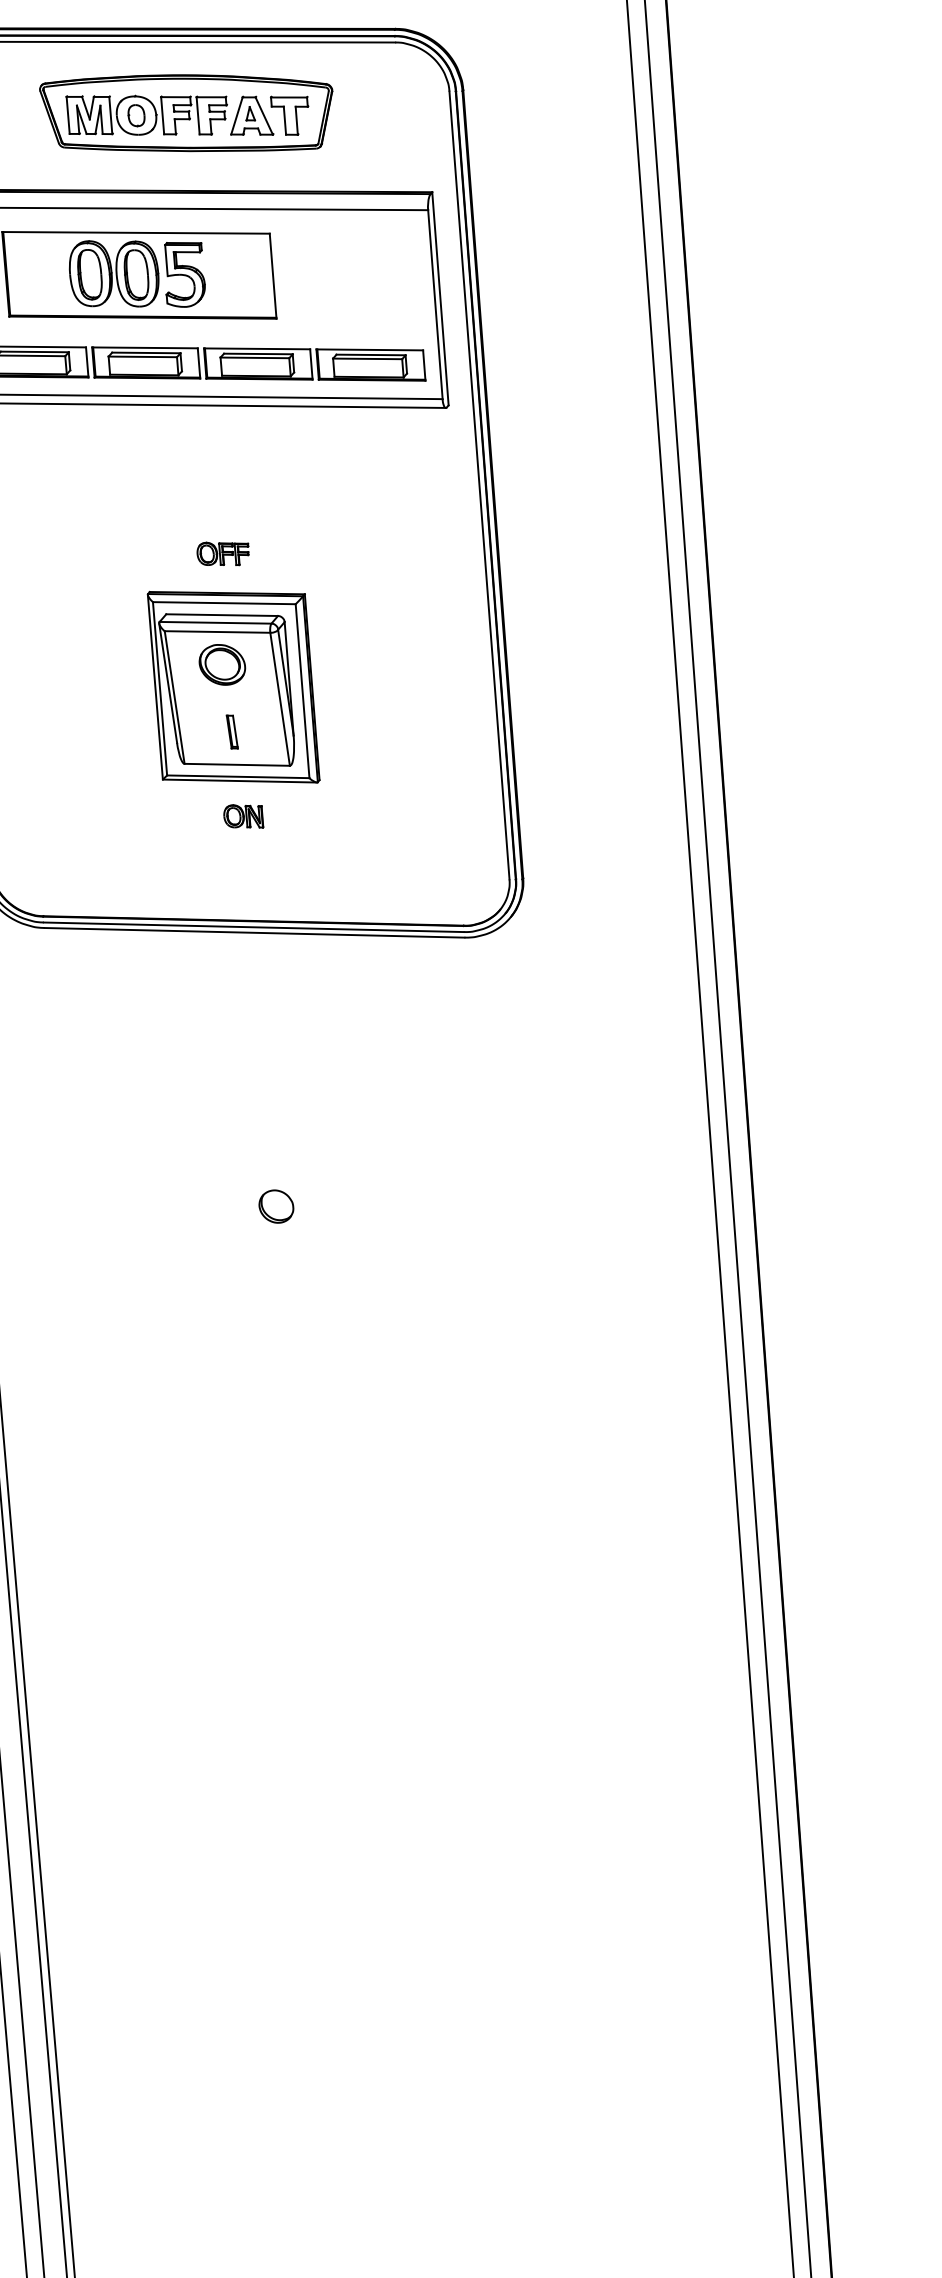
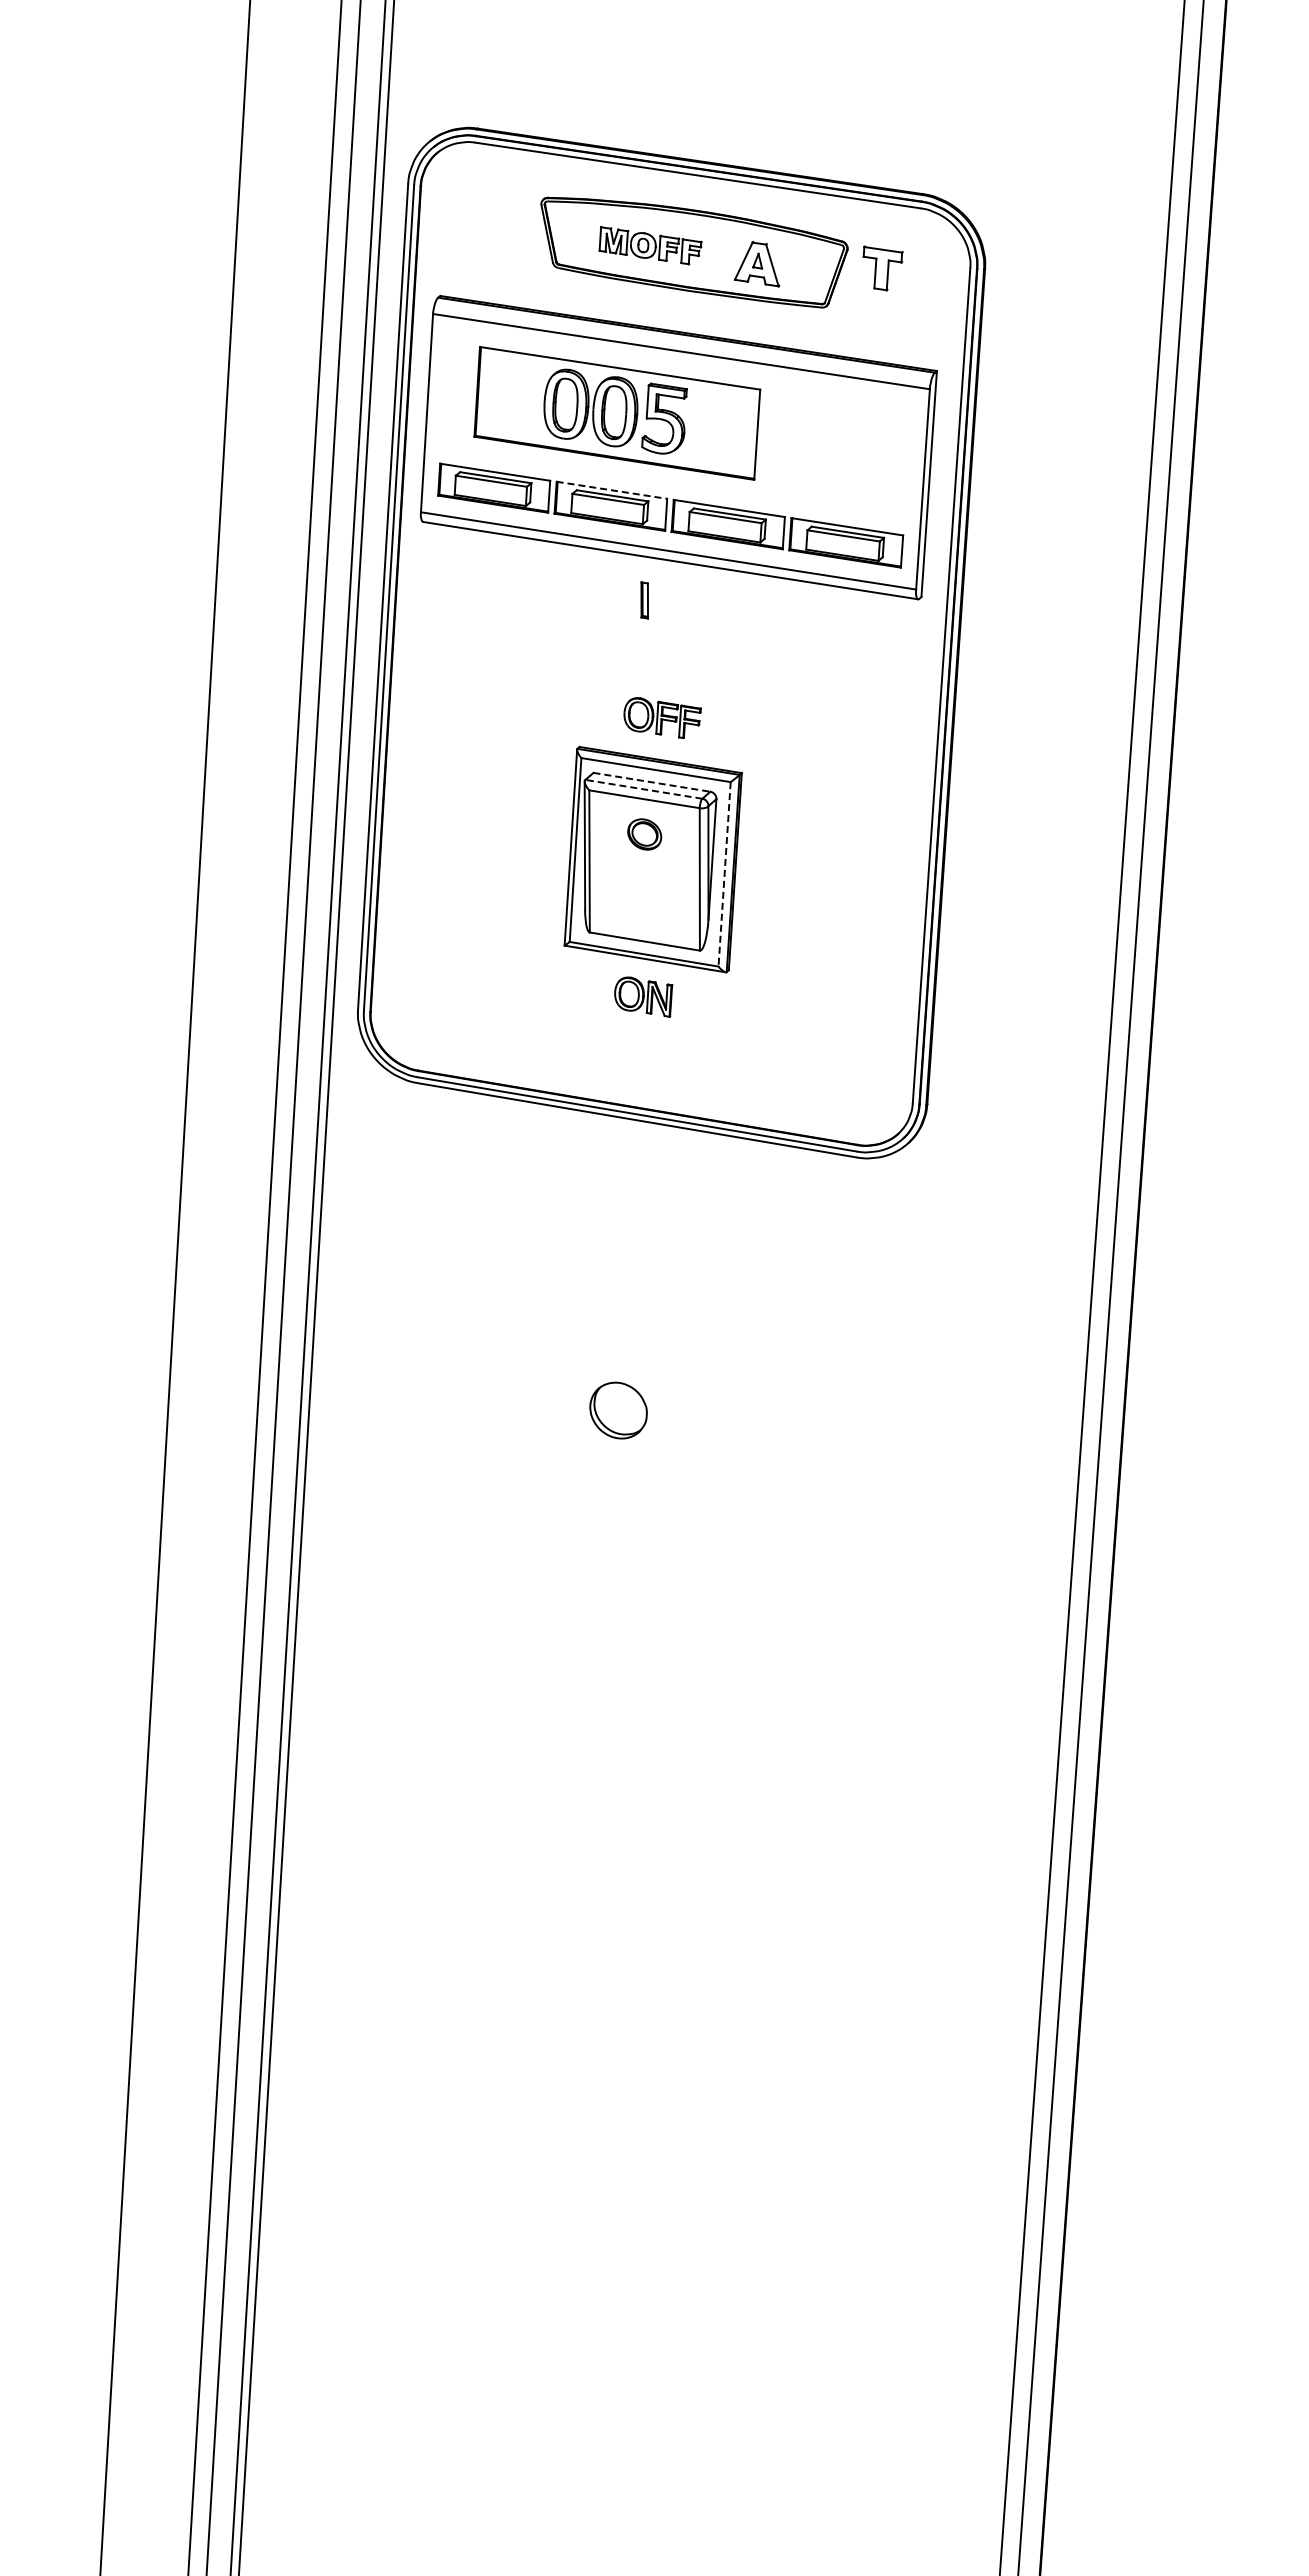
part: (147, 114) -> (650, 245), size x0.6
part: (290, 115) -> (882, 268), moved
line: (144, 348) -> (611, 490), solid -> dashed
part: (223, 554) -> (662, 718), size x1.4
line: (222, 615) -> (652, 782), solid -> dashed
line: (215, 623) -> (643, 789), solid -> dashed
part: (222, 664) -> (644, 834), size x0.7
line: (302, 691) -> (724, 874), solid -> dashed
part: (232, 732) -> (644, 600), moved
part: (243, 817) -> (643, 997), size x1.4
part: (275, 1206) -> (617, 1410), size x1.6

